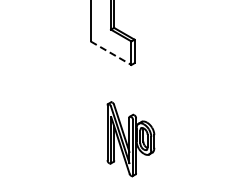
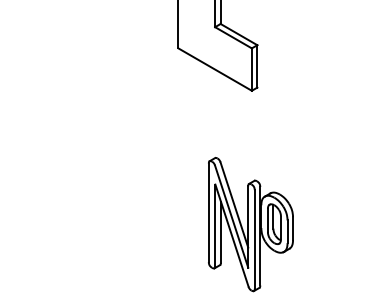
line: (111, 53) -> (215, 70), dashed -> solid

